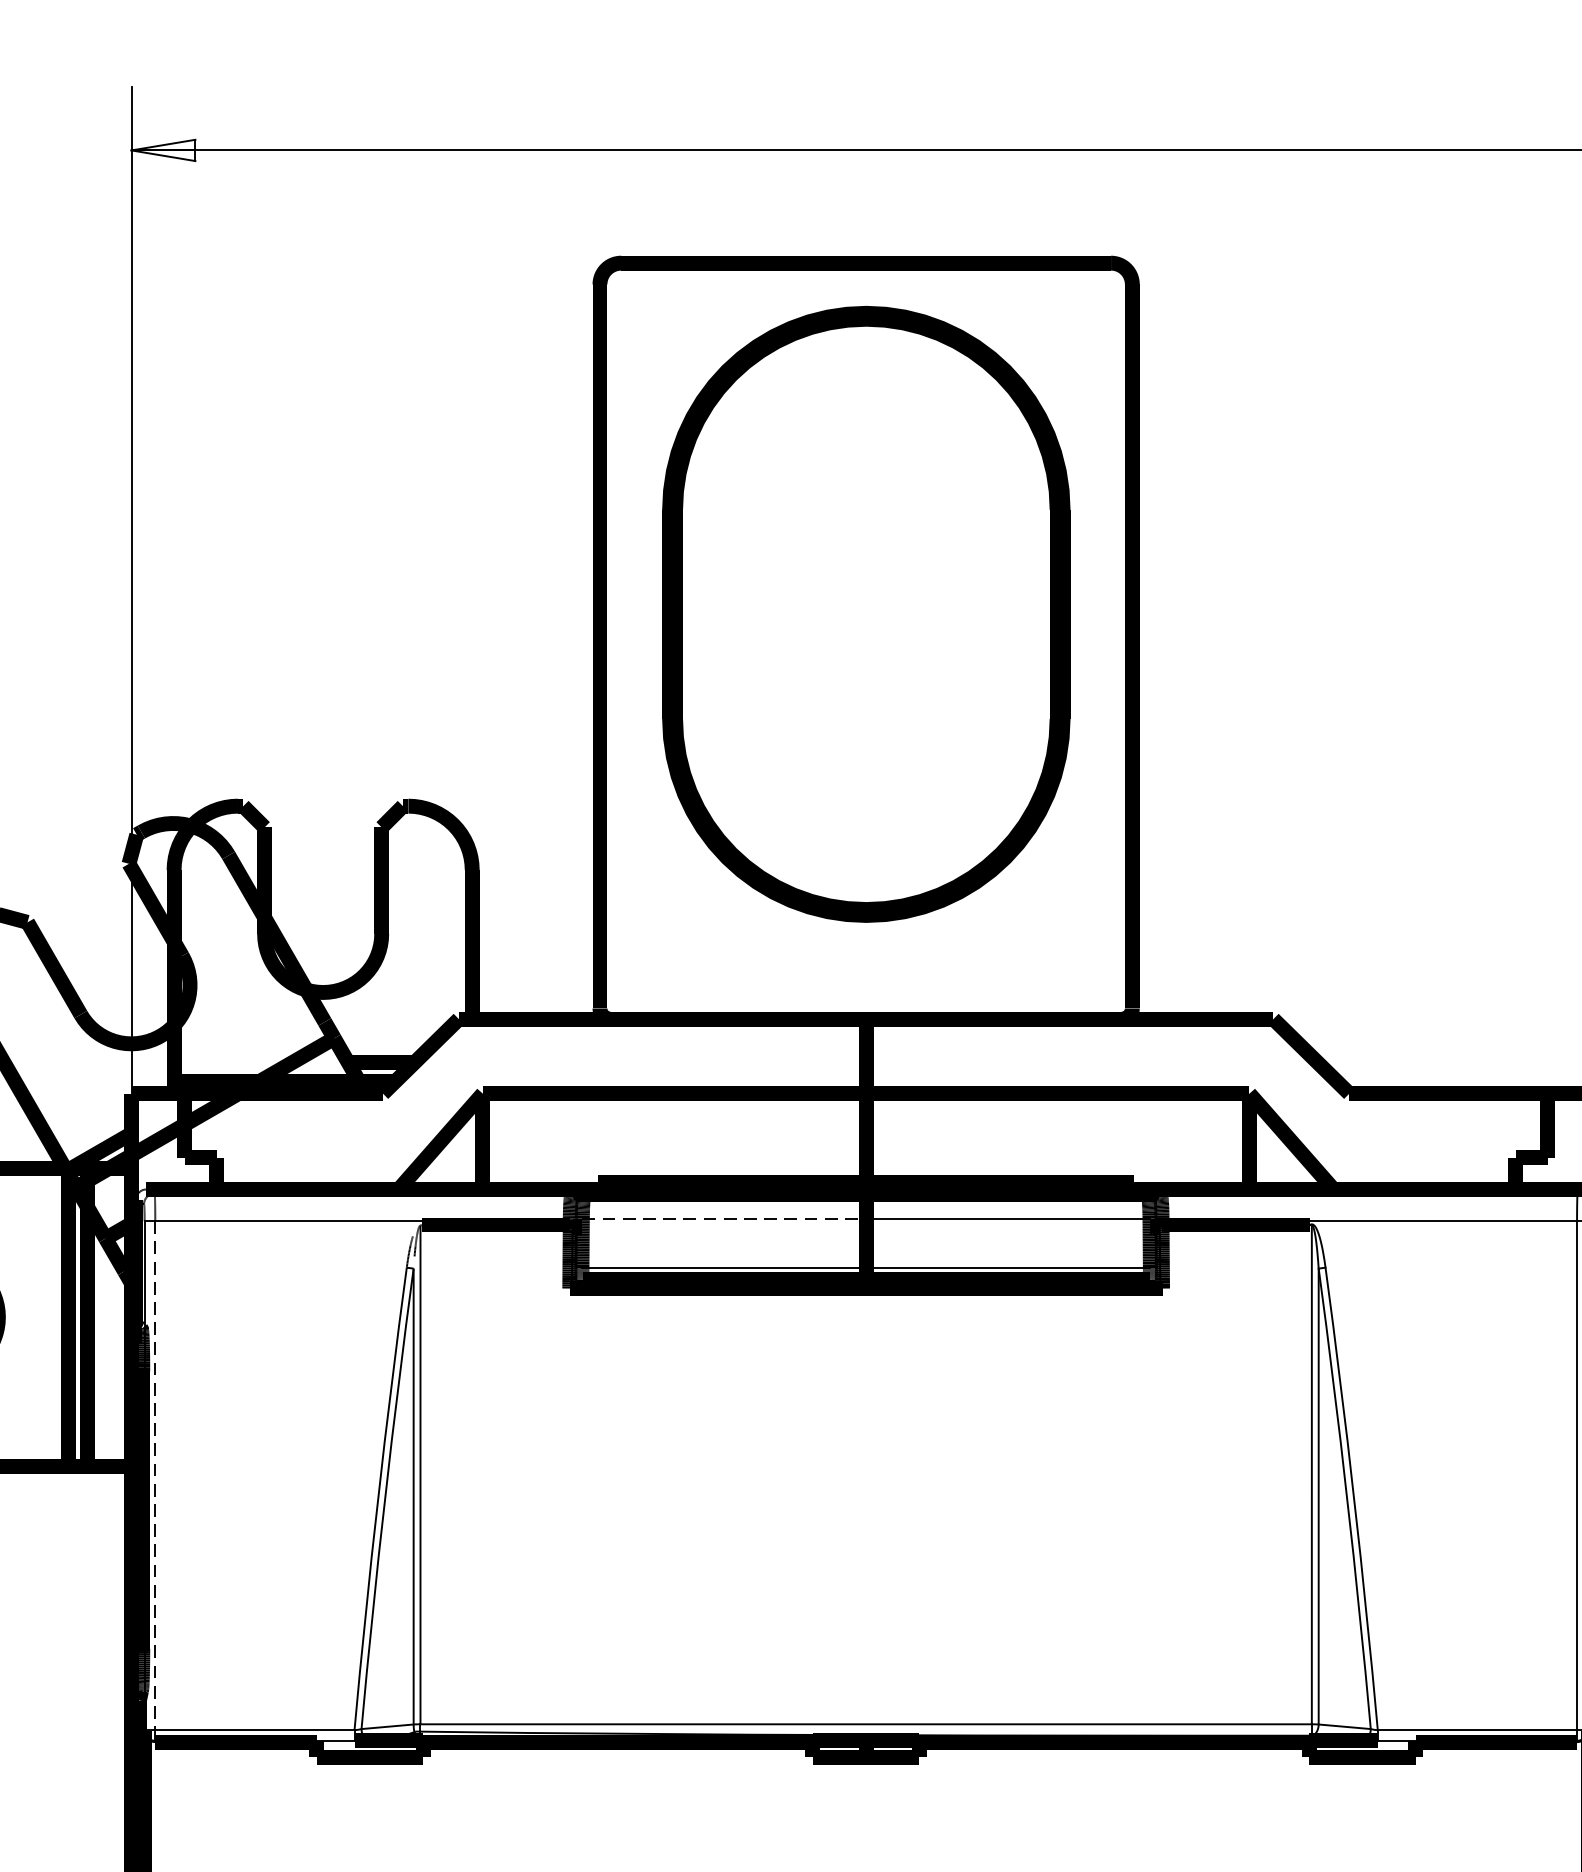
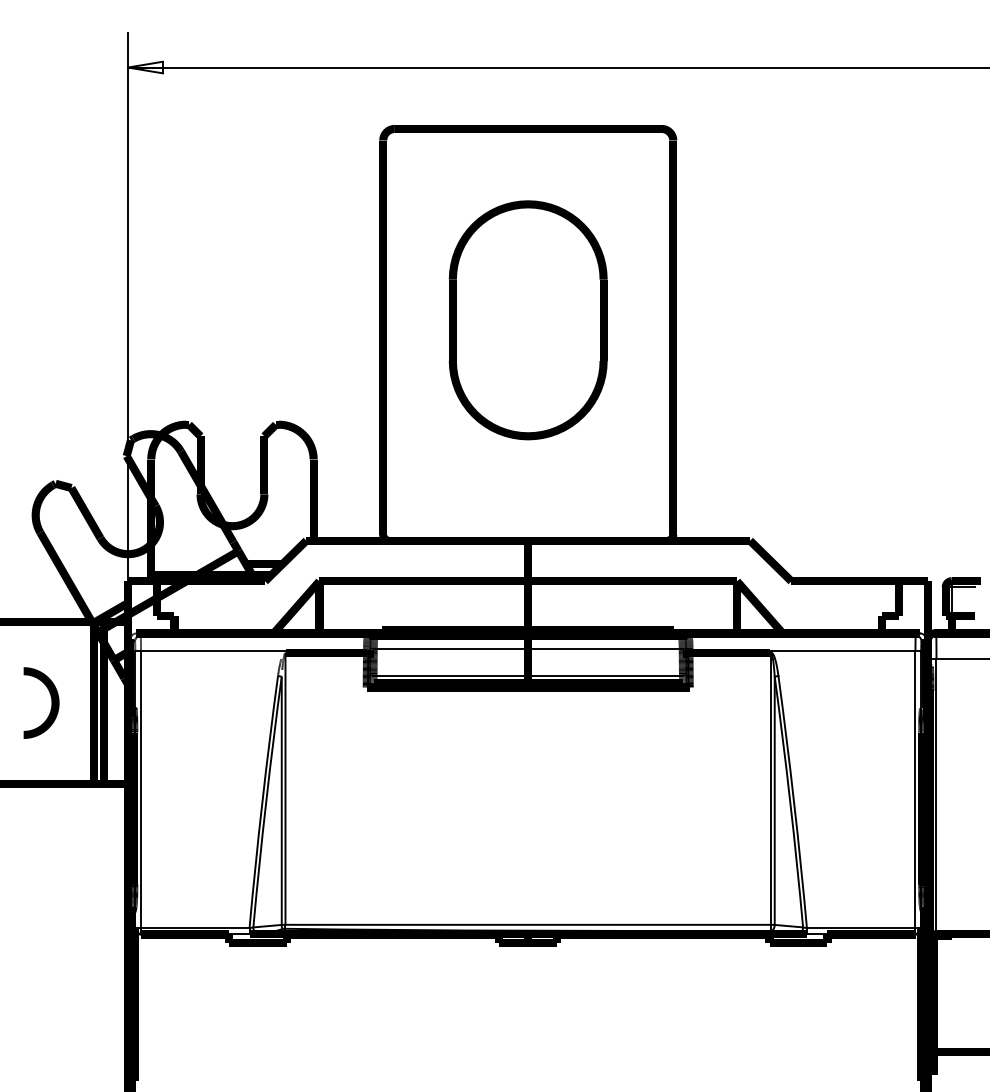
part: (864, 614) -> (527, 320), size x0.71
line: (725, 1218) -> (451, 649), dashed -> solid
line: (156, 1475) -> (141, 789), dashed -> solid

